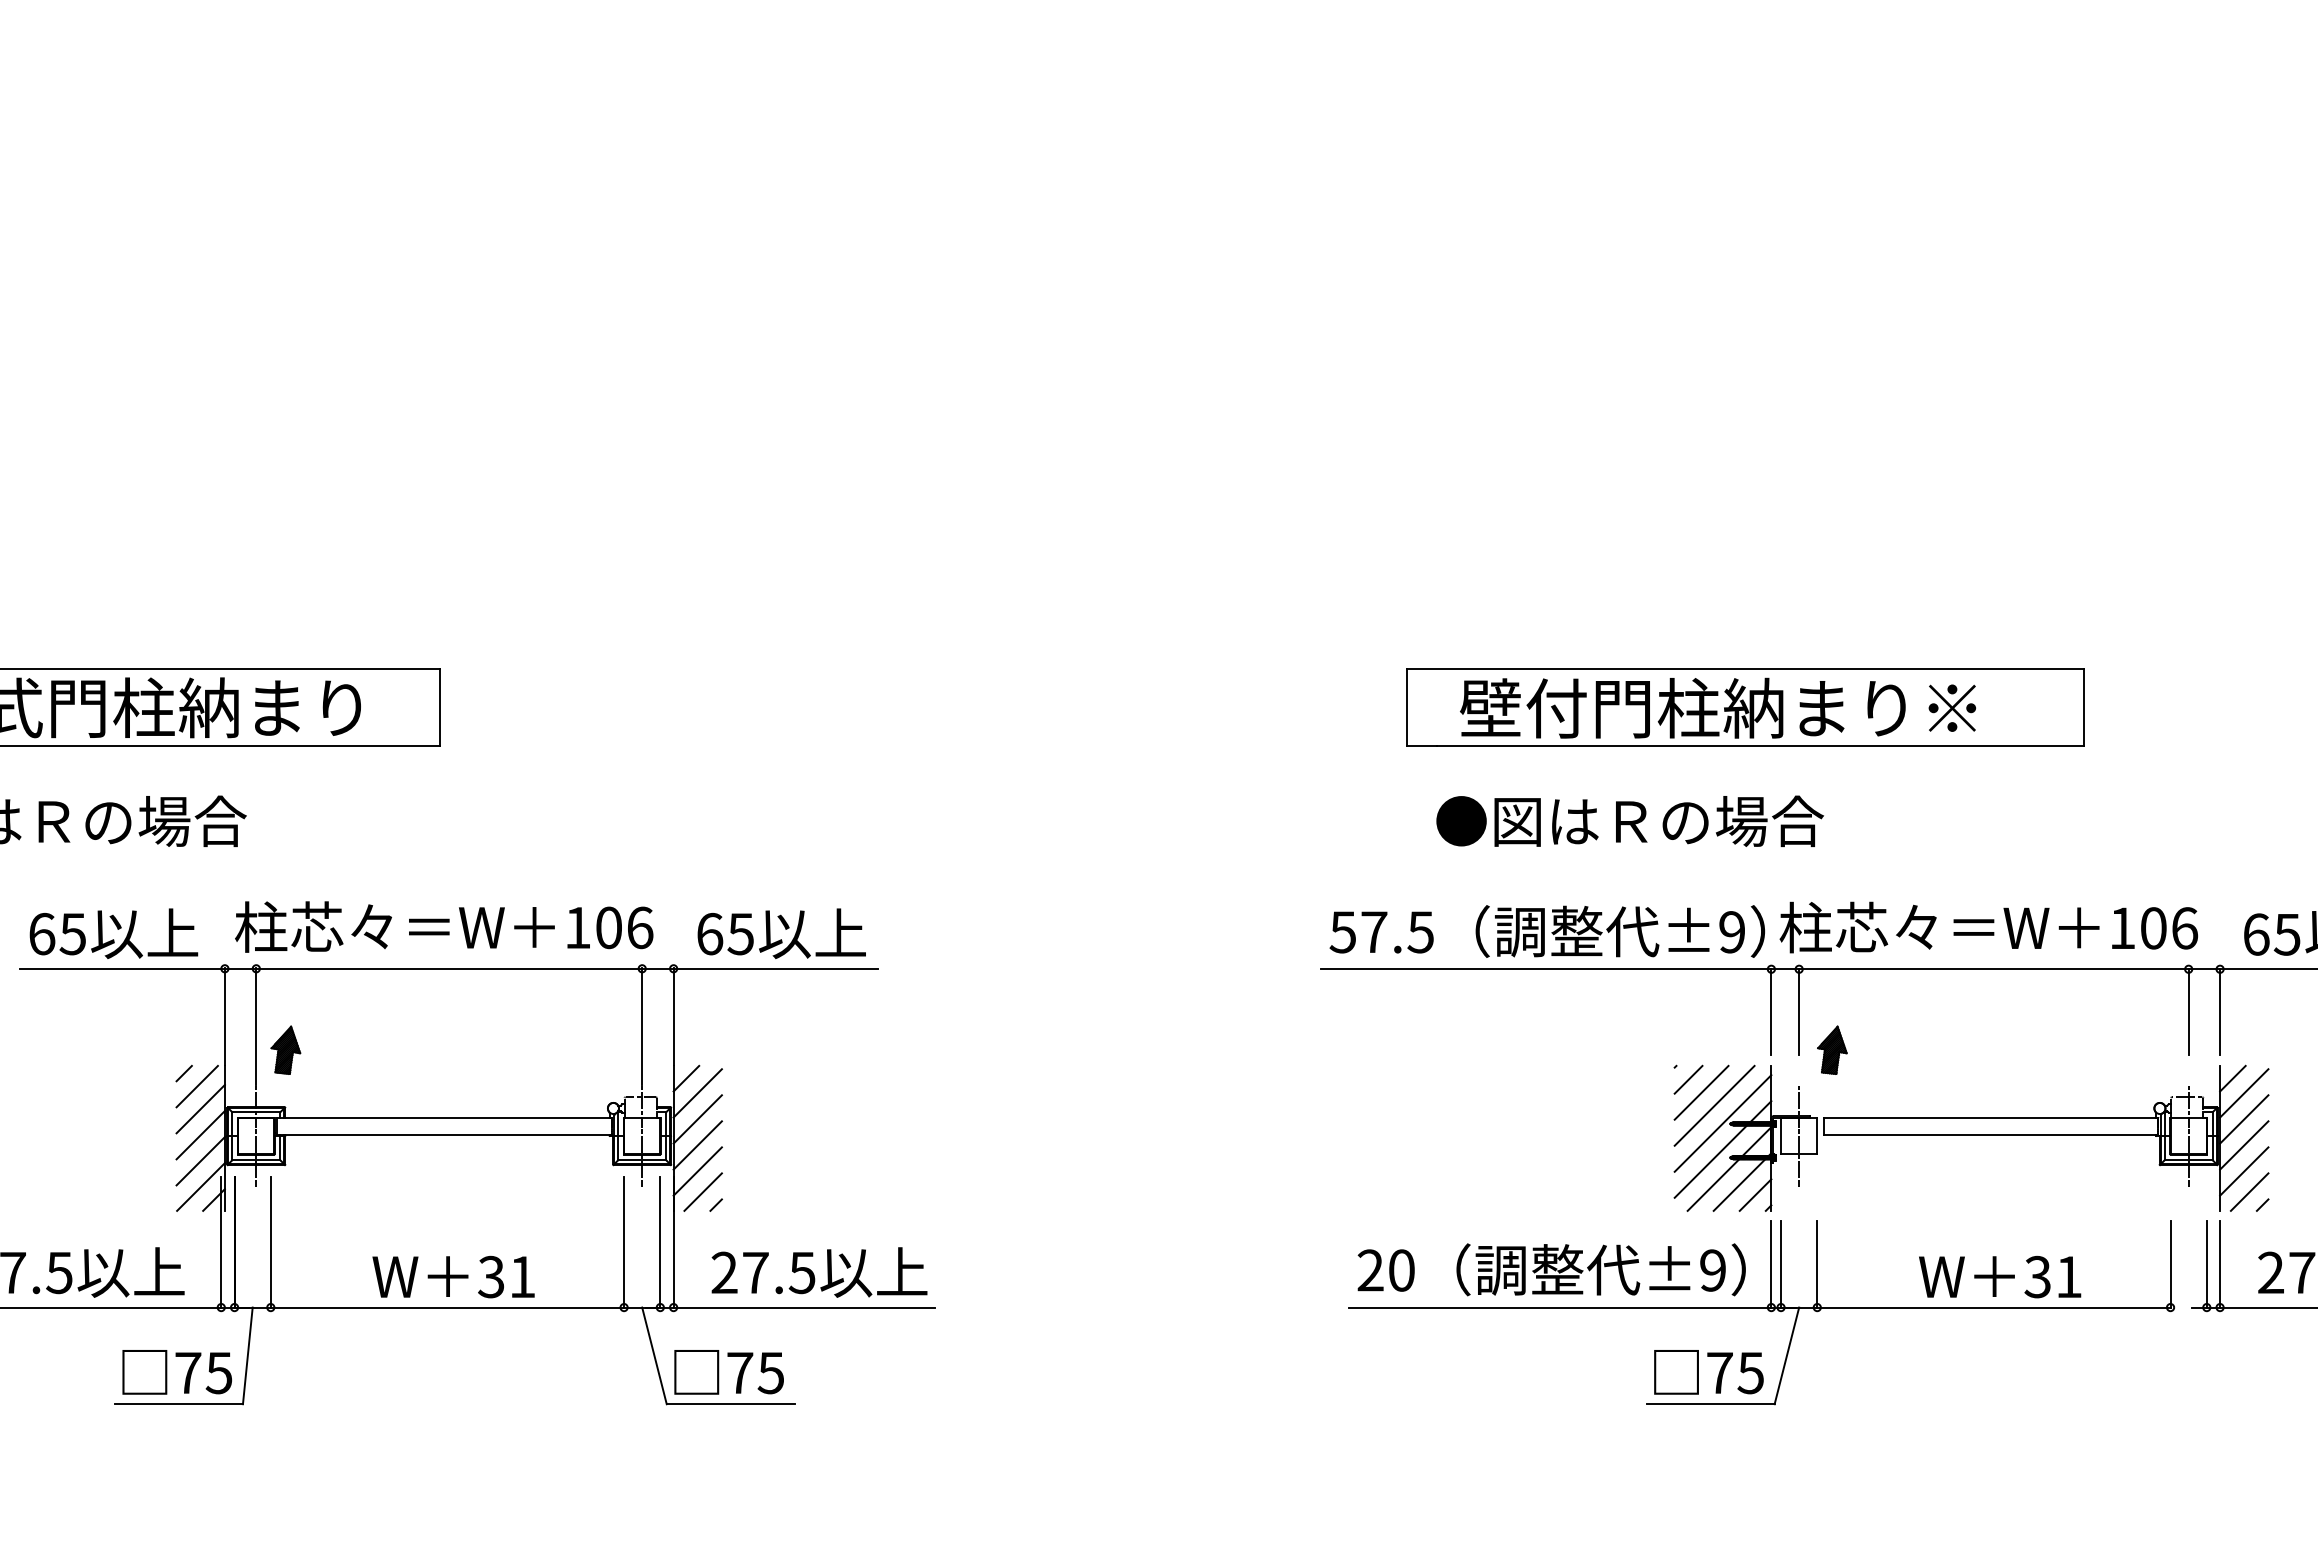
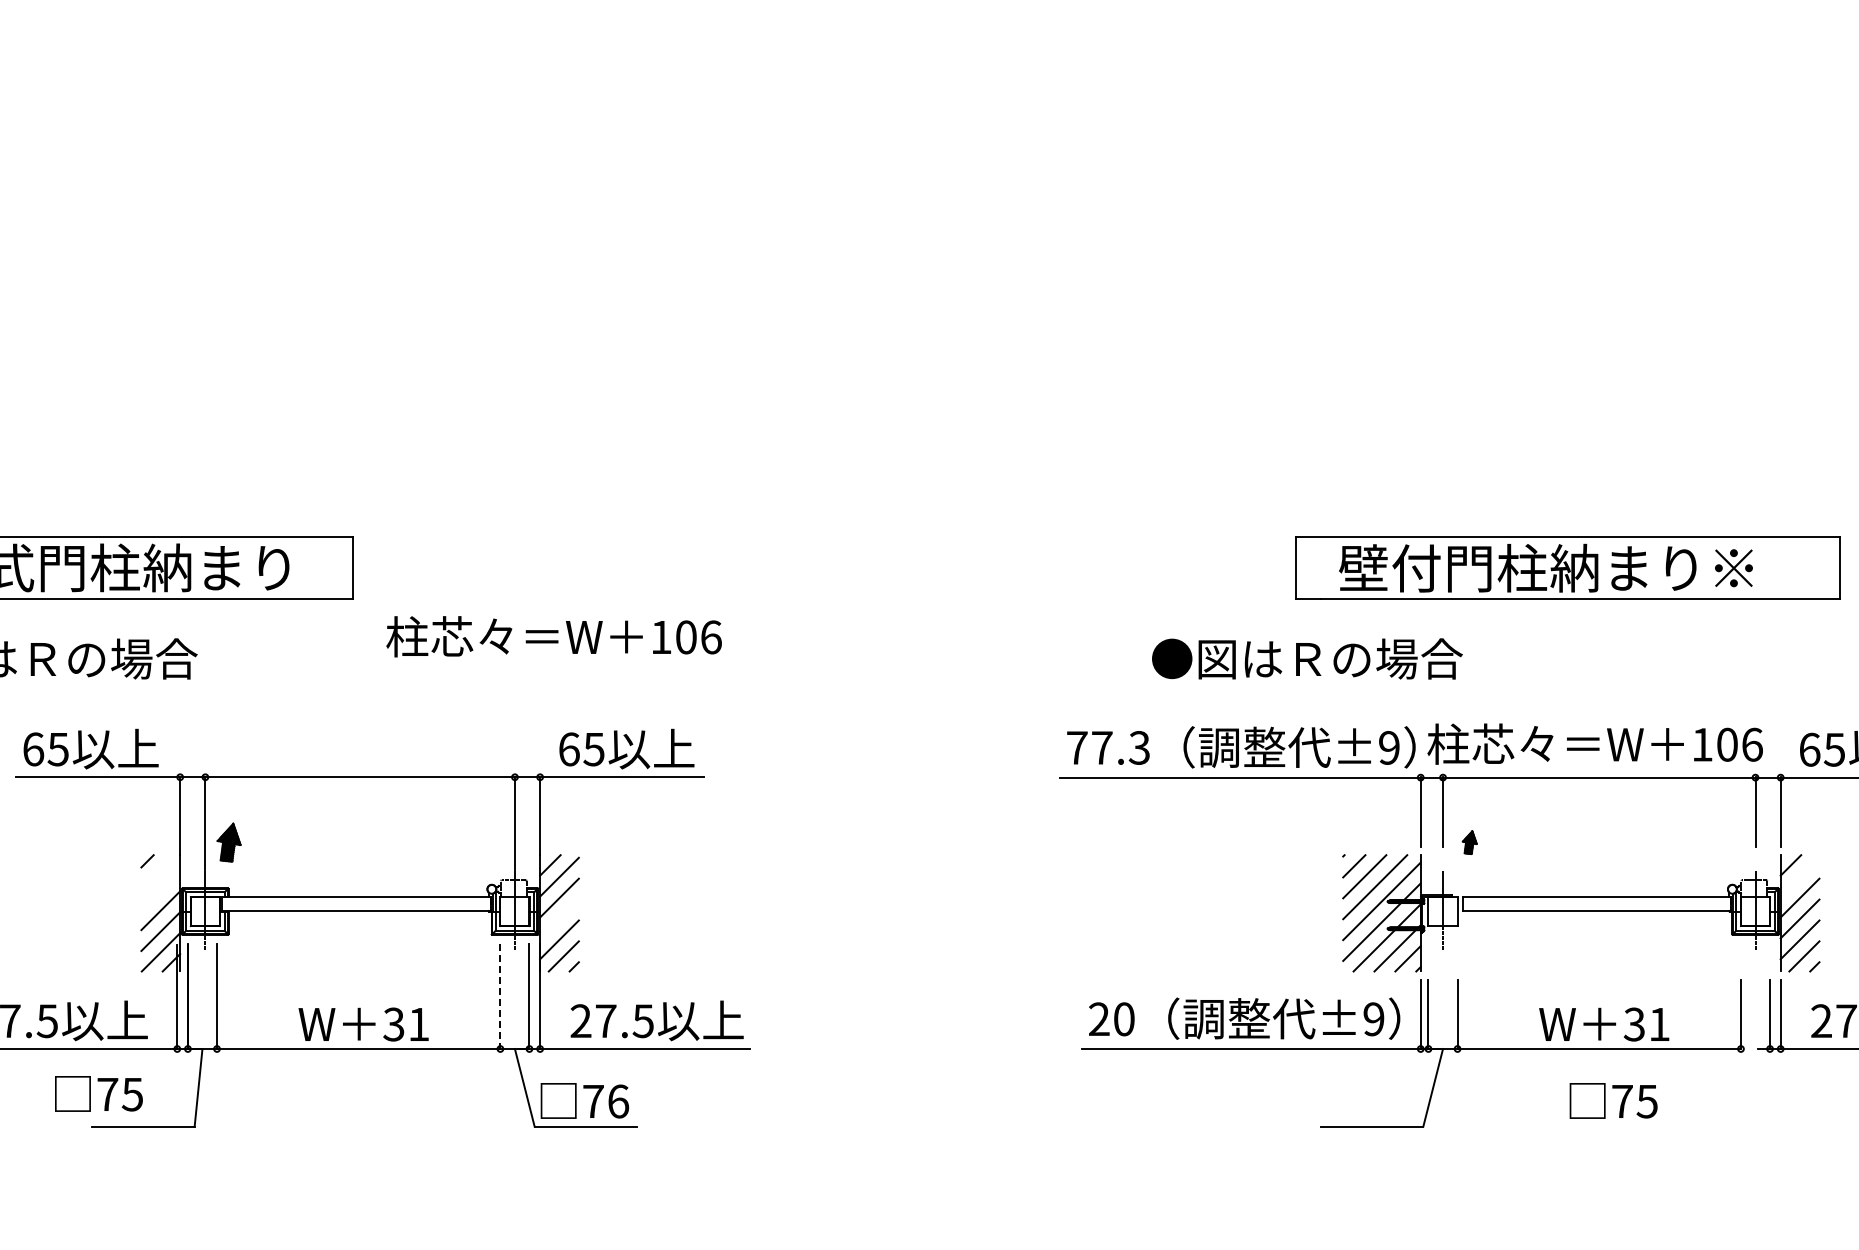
part: (1744, 707) -> (1567, 567), moved
text: (443, 926) -> (553, 636), moved
text: (1380, 931) -> (1107, 747), 57.5 -> 77.3
part: (1832, 1050) -> (1469, 842), size x0.6
line: (196, 1086) -> (157, 871), removed
line: (2243, 1092) -> (1799, 876), removed
line: (200, 1108) -> (160, 889), removed
line: (697, 1144) -> (559, 918), removed
line: (624, 1242) -> (500, 996), solid -> dashed
text: (176, 1371) -> (98, 1093), moved
text: (1708, 1371) -> (1613, 1100), moved
text: (771, 1373) -> (618, 1101), 75 -> 76

